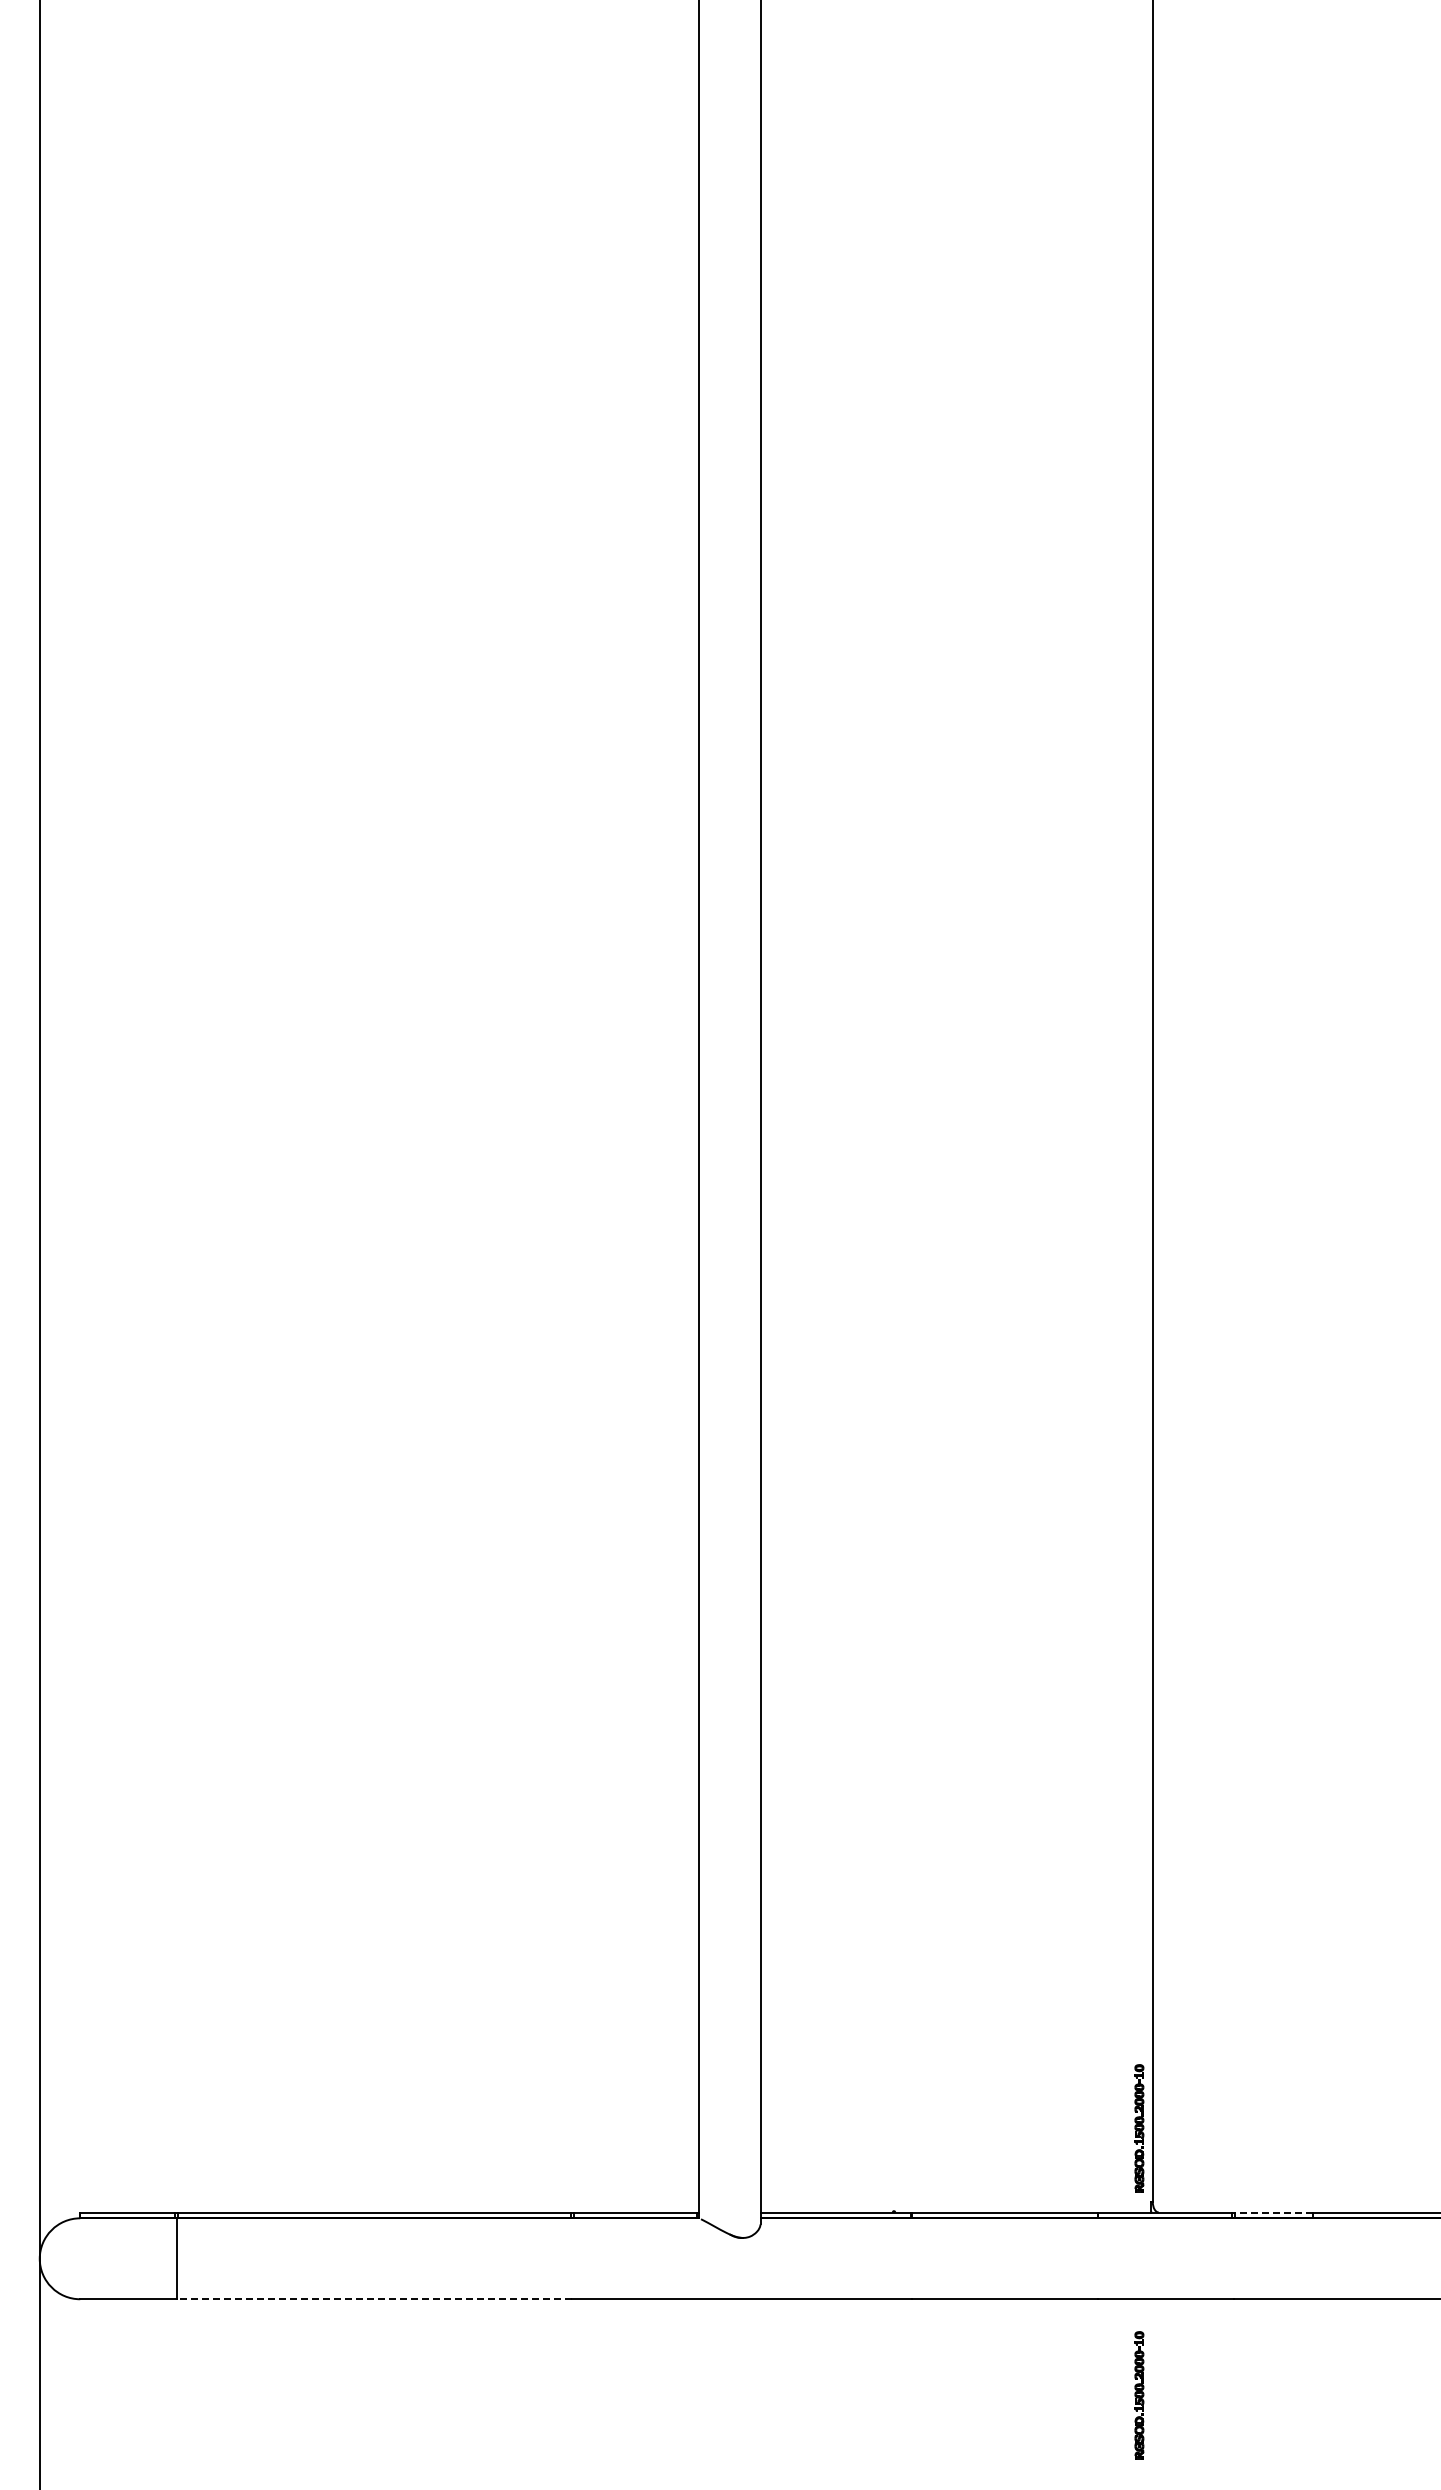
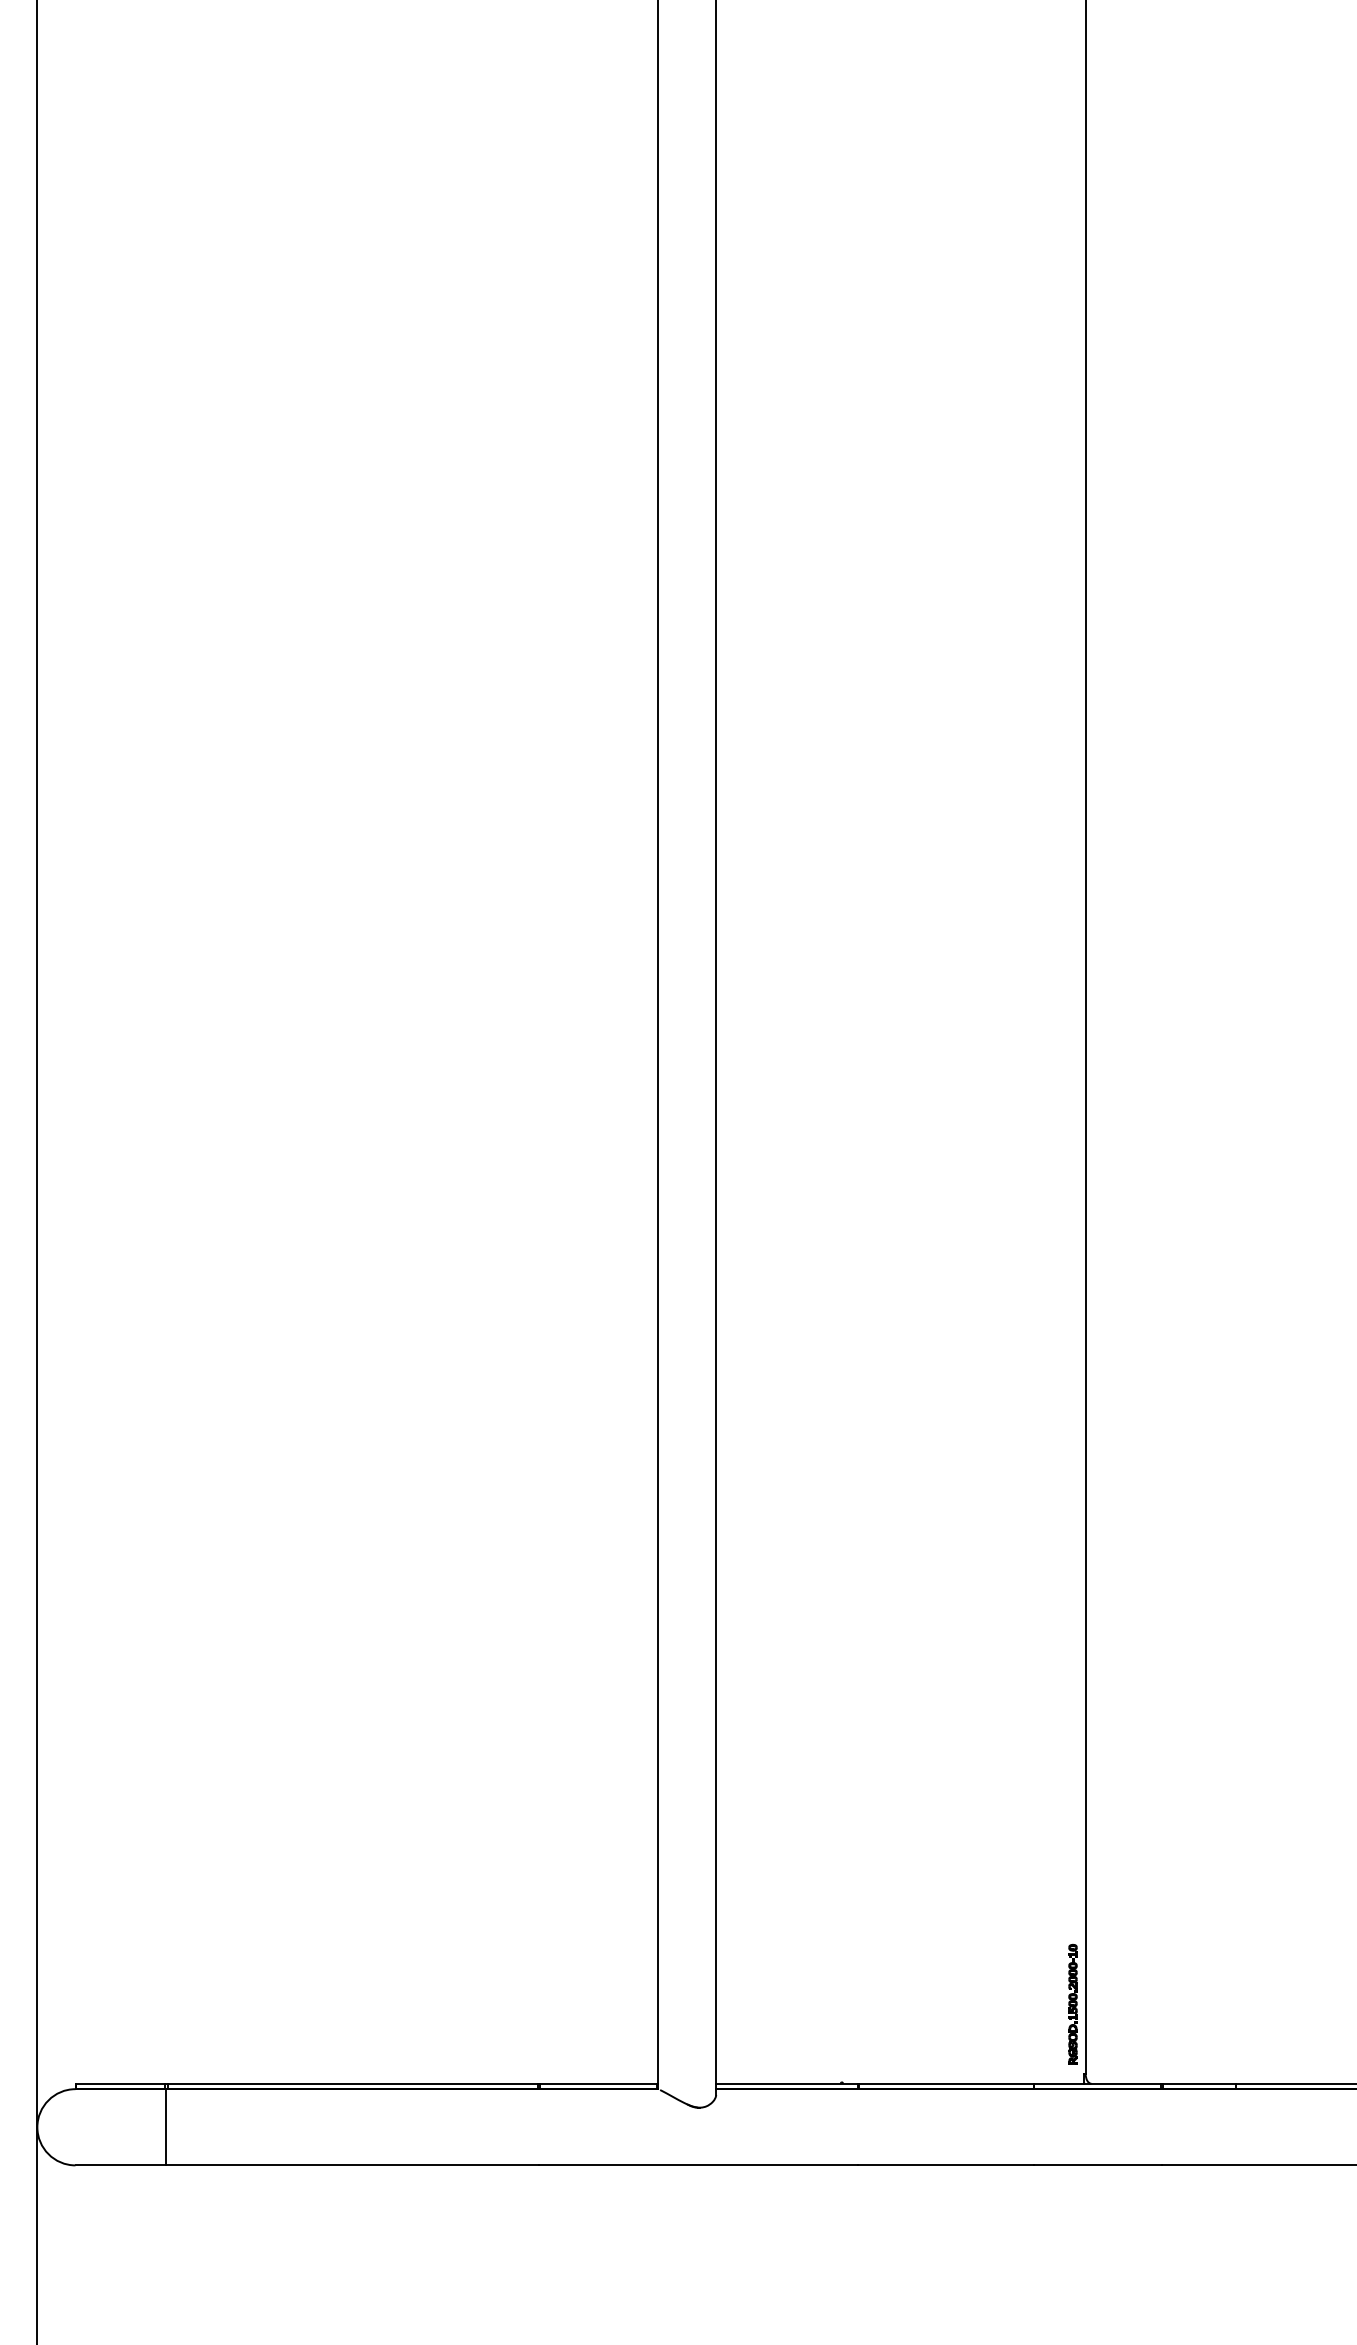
line: (1273, 2212) -> (1199, 2083), dashed -> solid
line: (374, 2299) -> (352, 2165), dashed -> solid
part: (1139, 2395) -> (1073, 2256), removed

